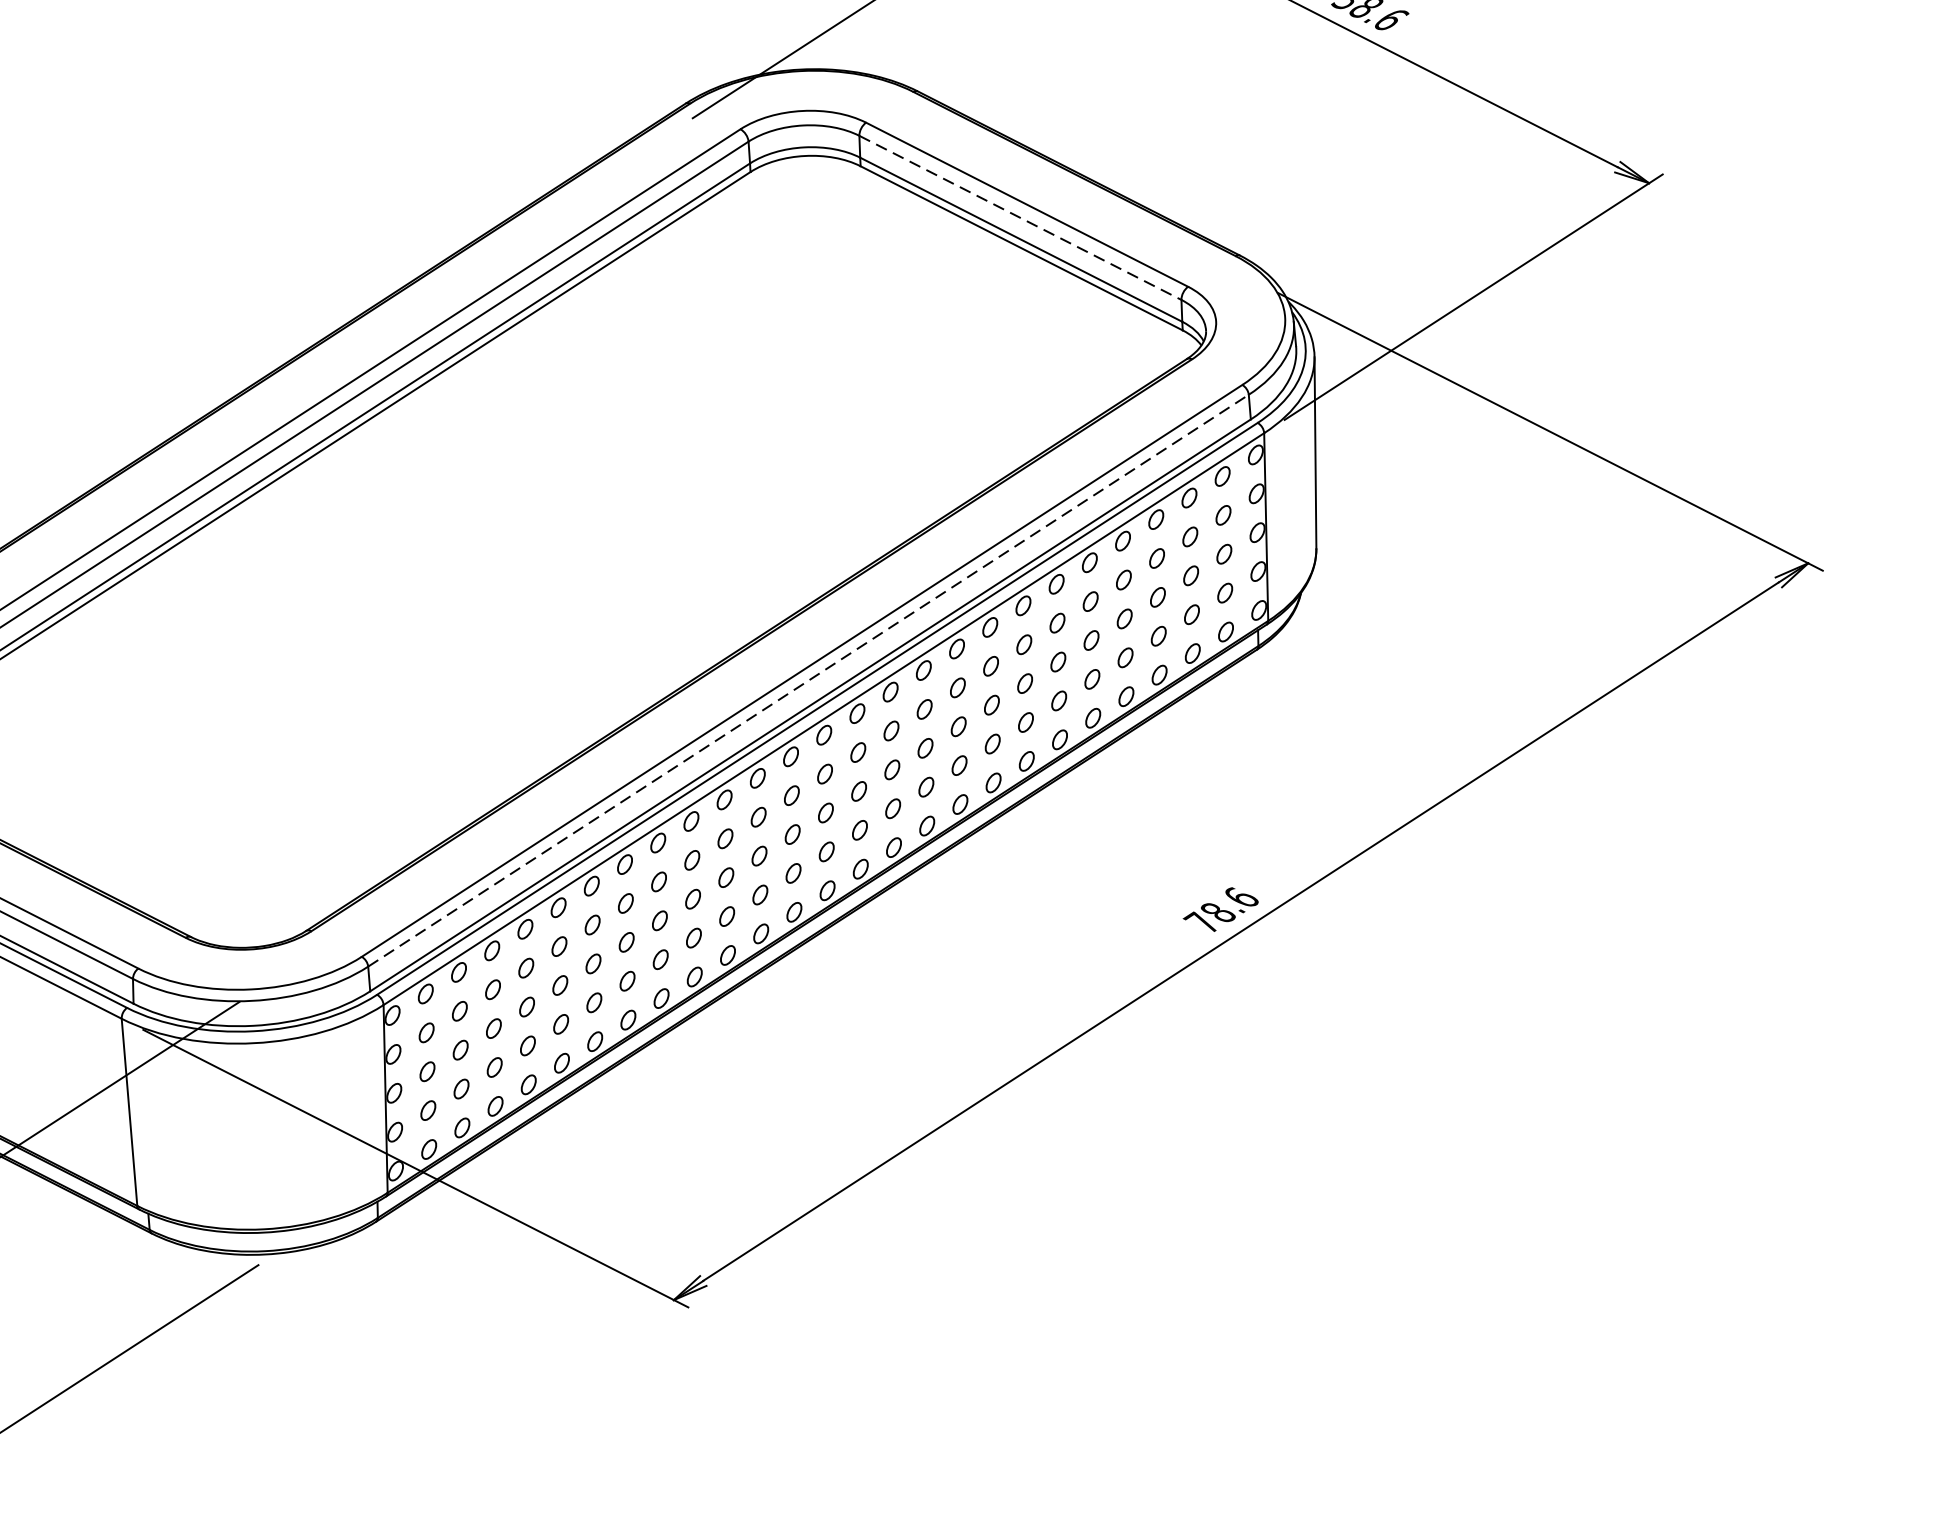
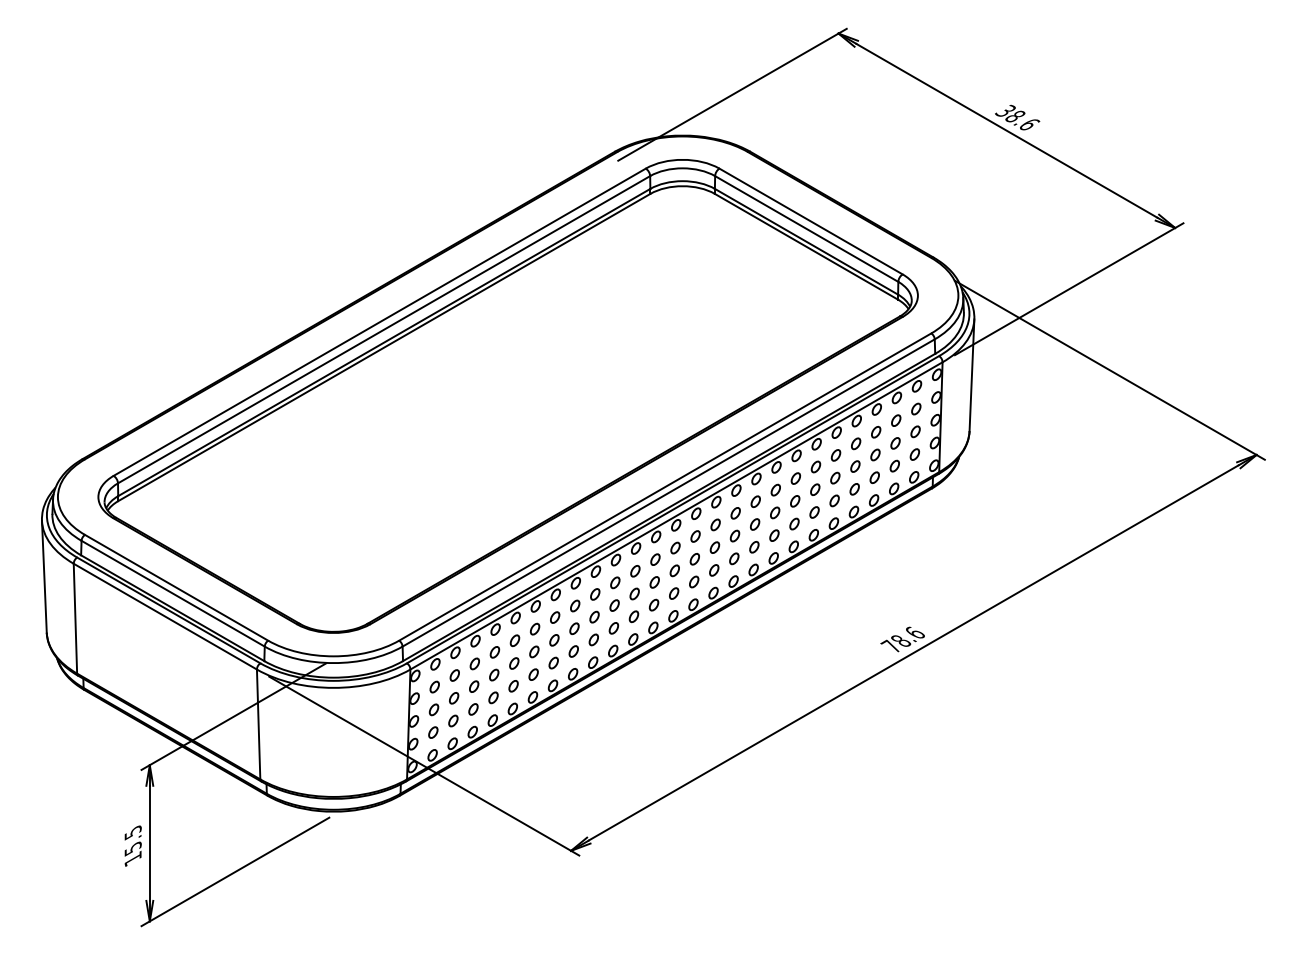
line: (1020, 218) -> (806, 229), dashed -> solid
line: (809, 679) -> (669, 492), dashed -> solid

